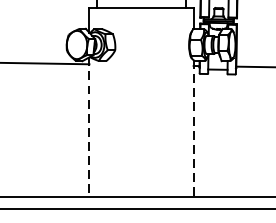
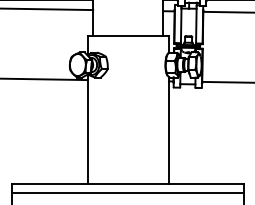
line: (89, 127) -> (87, 129), dashed -> solid
line: (193, 128) -> (168, 130), dashed -> solid

